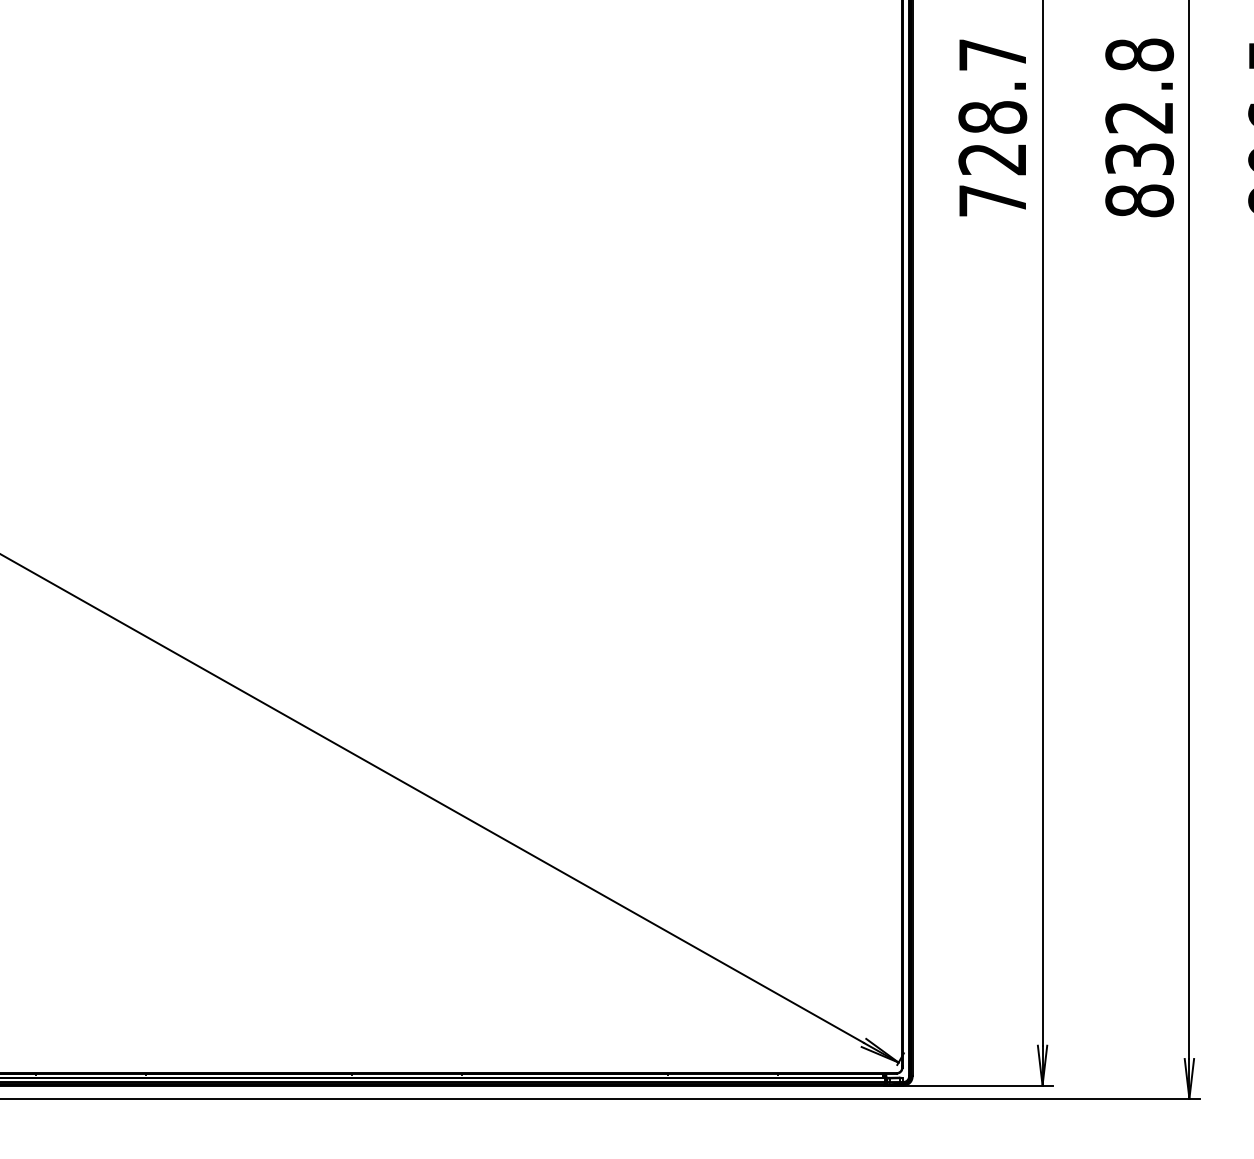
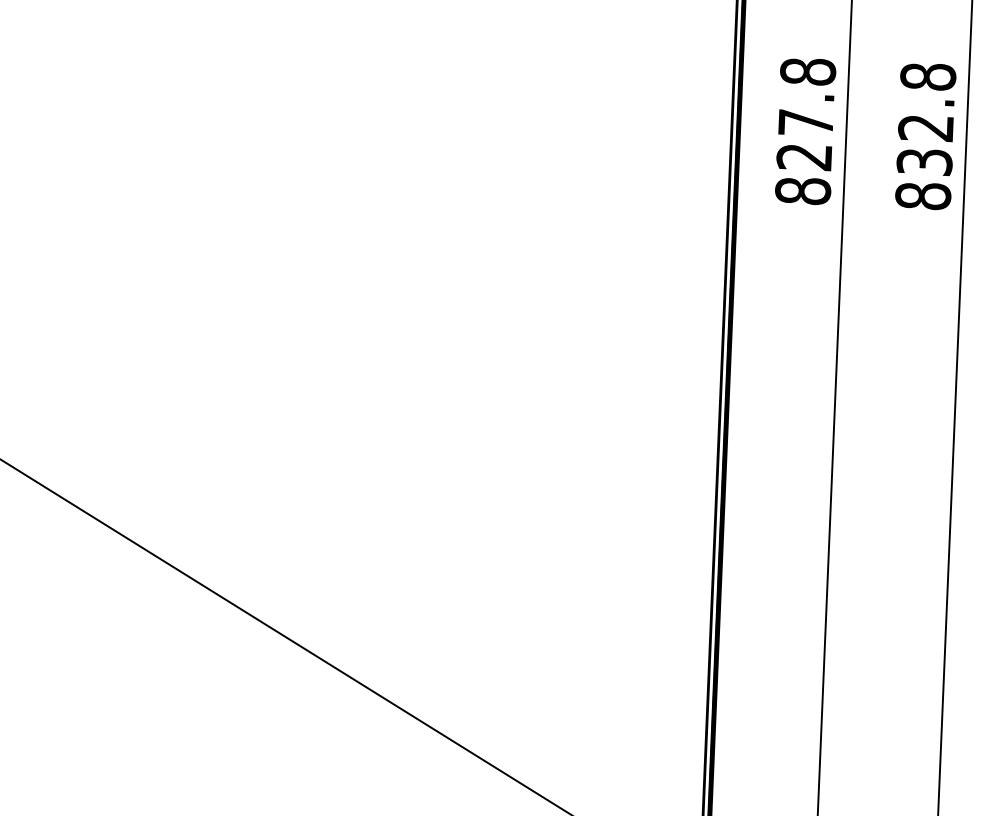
text: (992, 127) -> (805, 131), 728.7 -> 827.8

